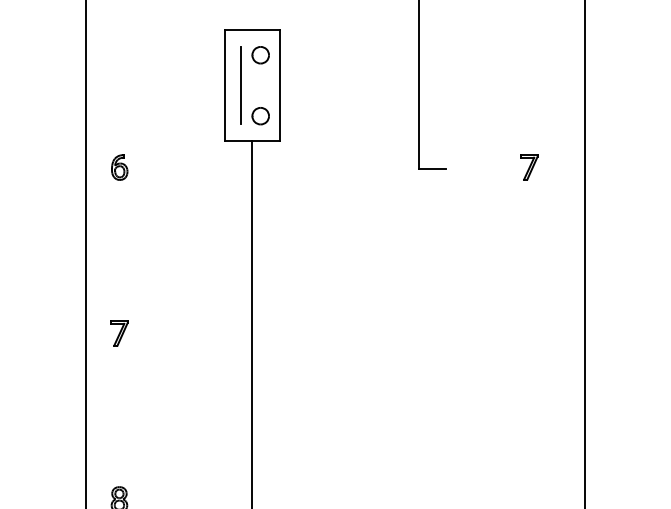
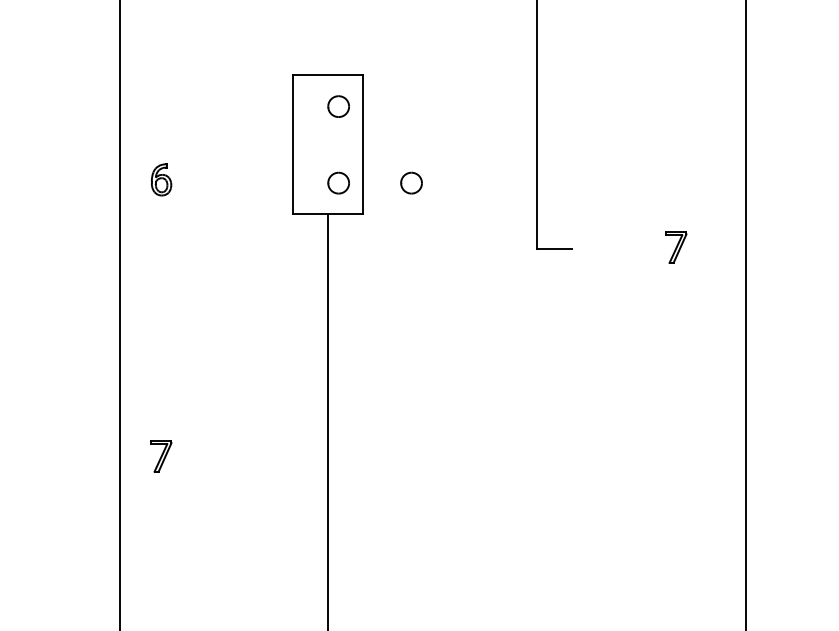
line: (241, 85) -> (314, 144), removed
part: (318, 116) -> (411, 183), added
part: (119, 167) -> (161, 179), moved

